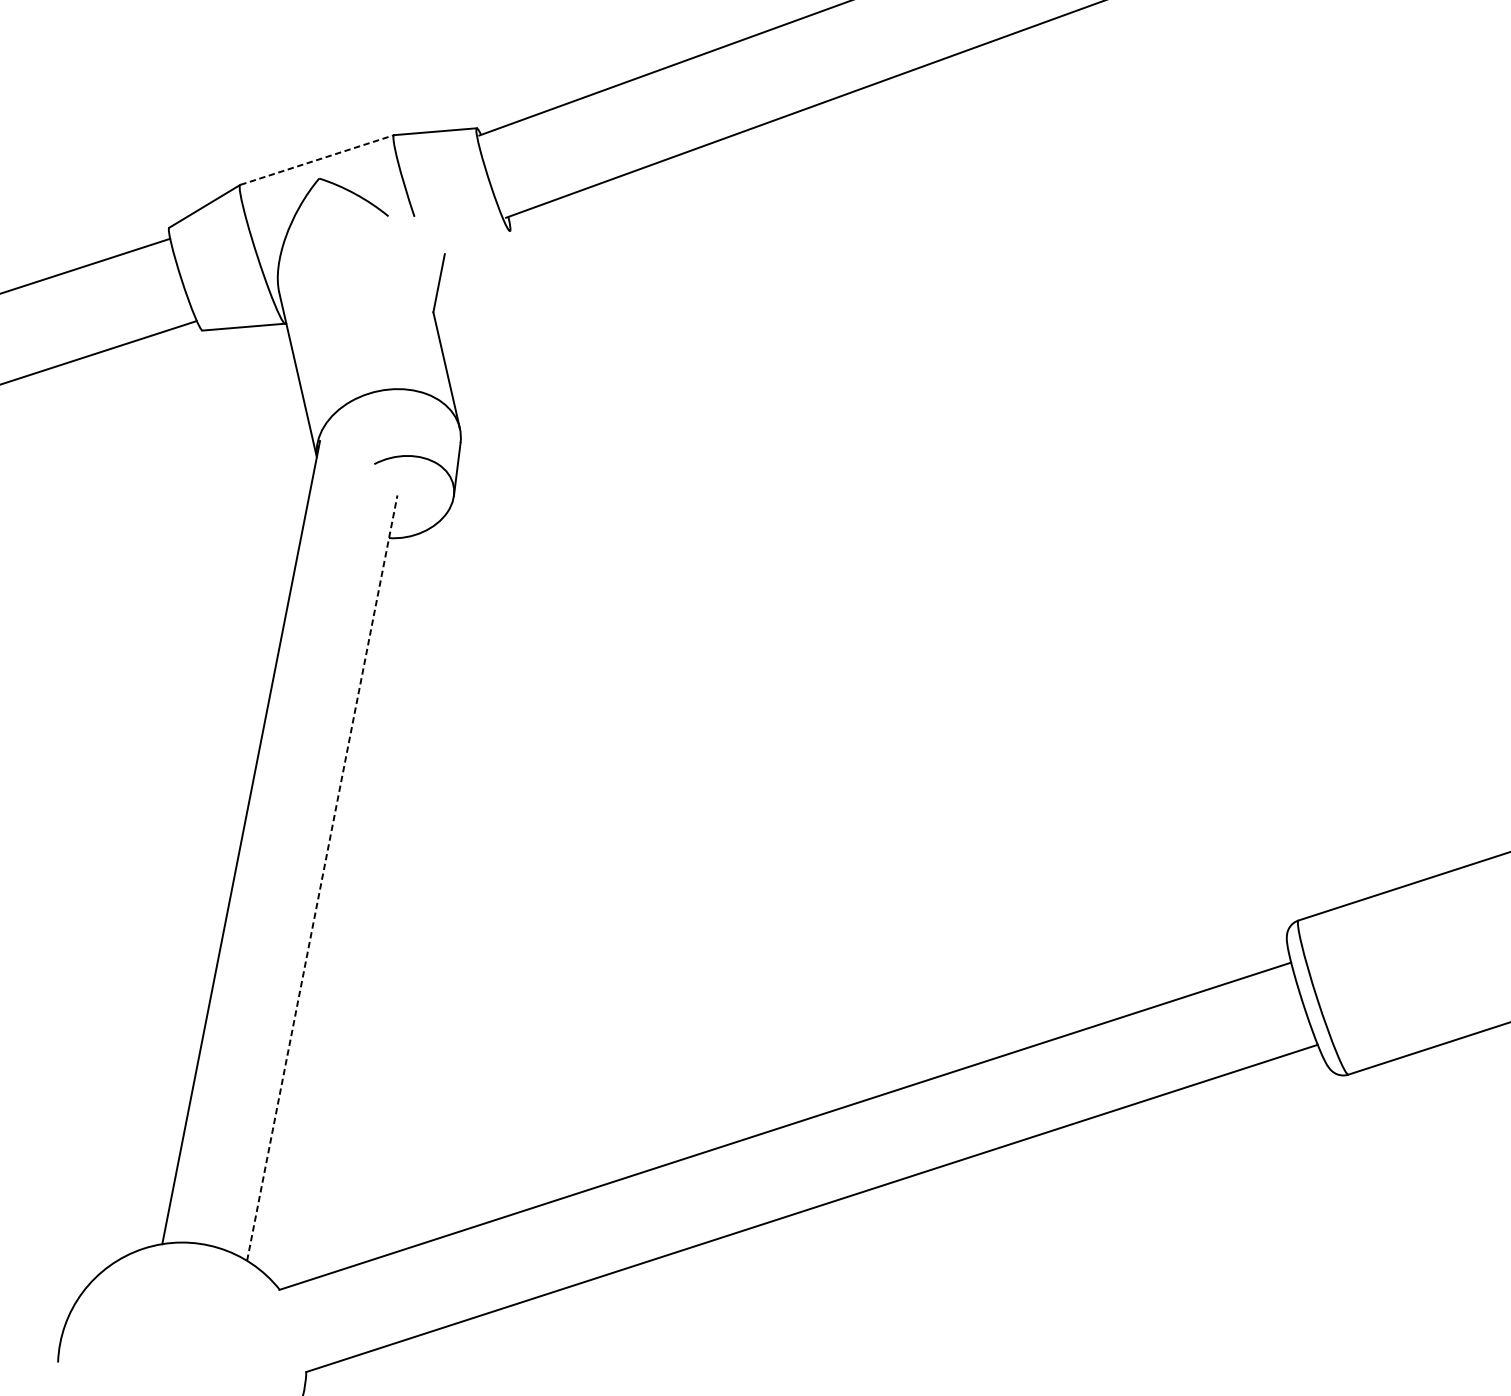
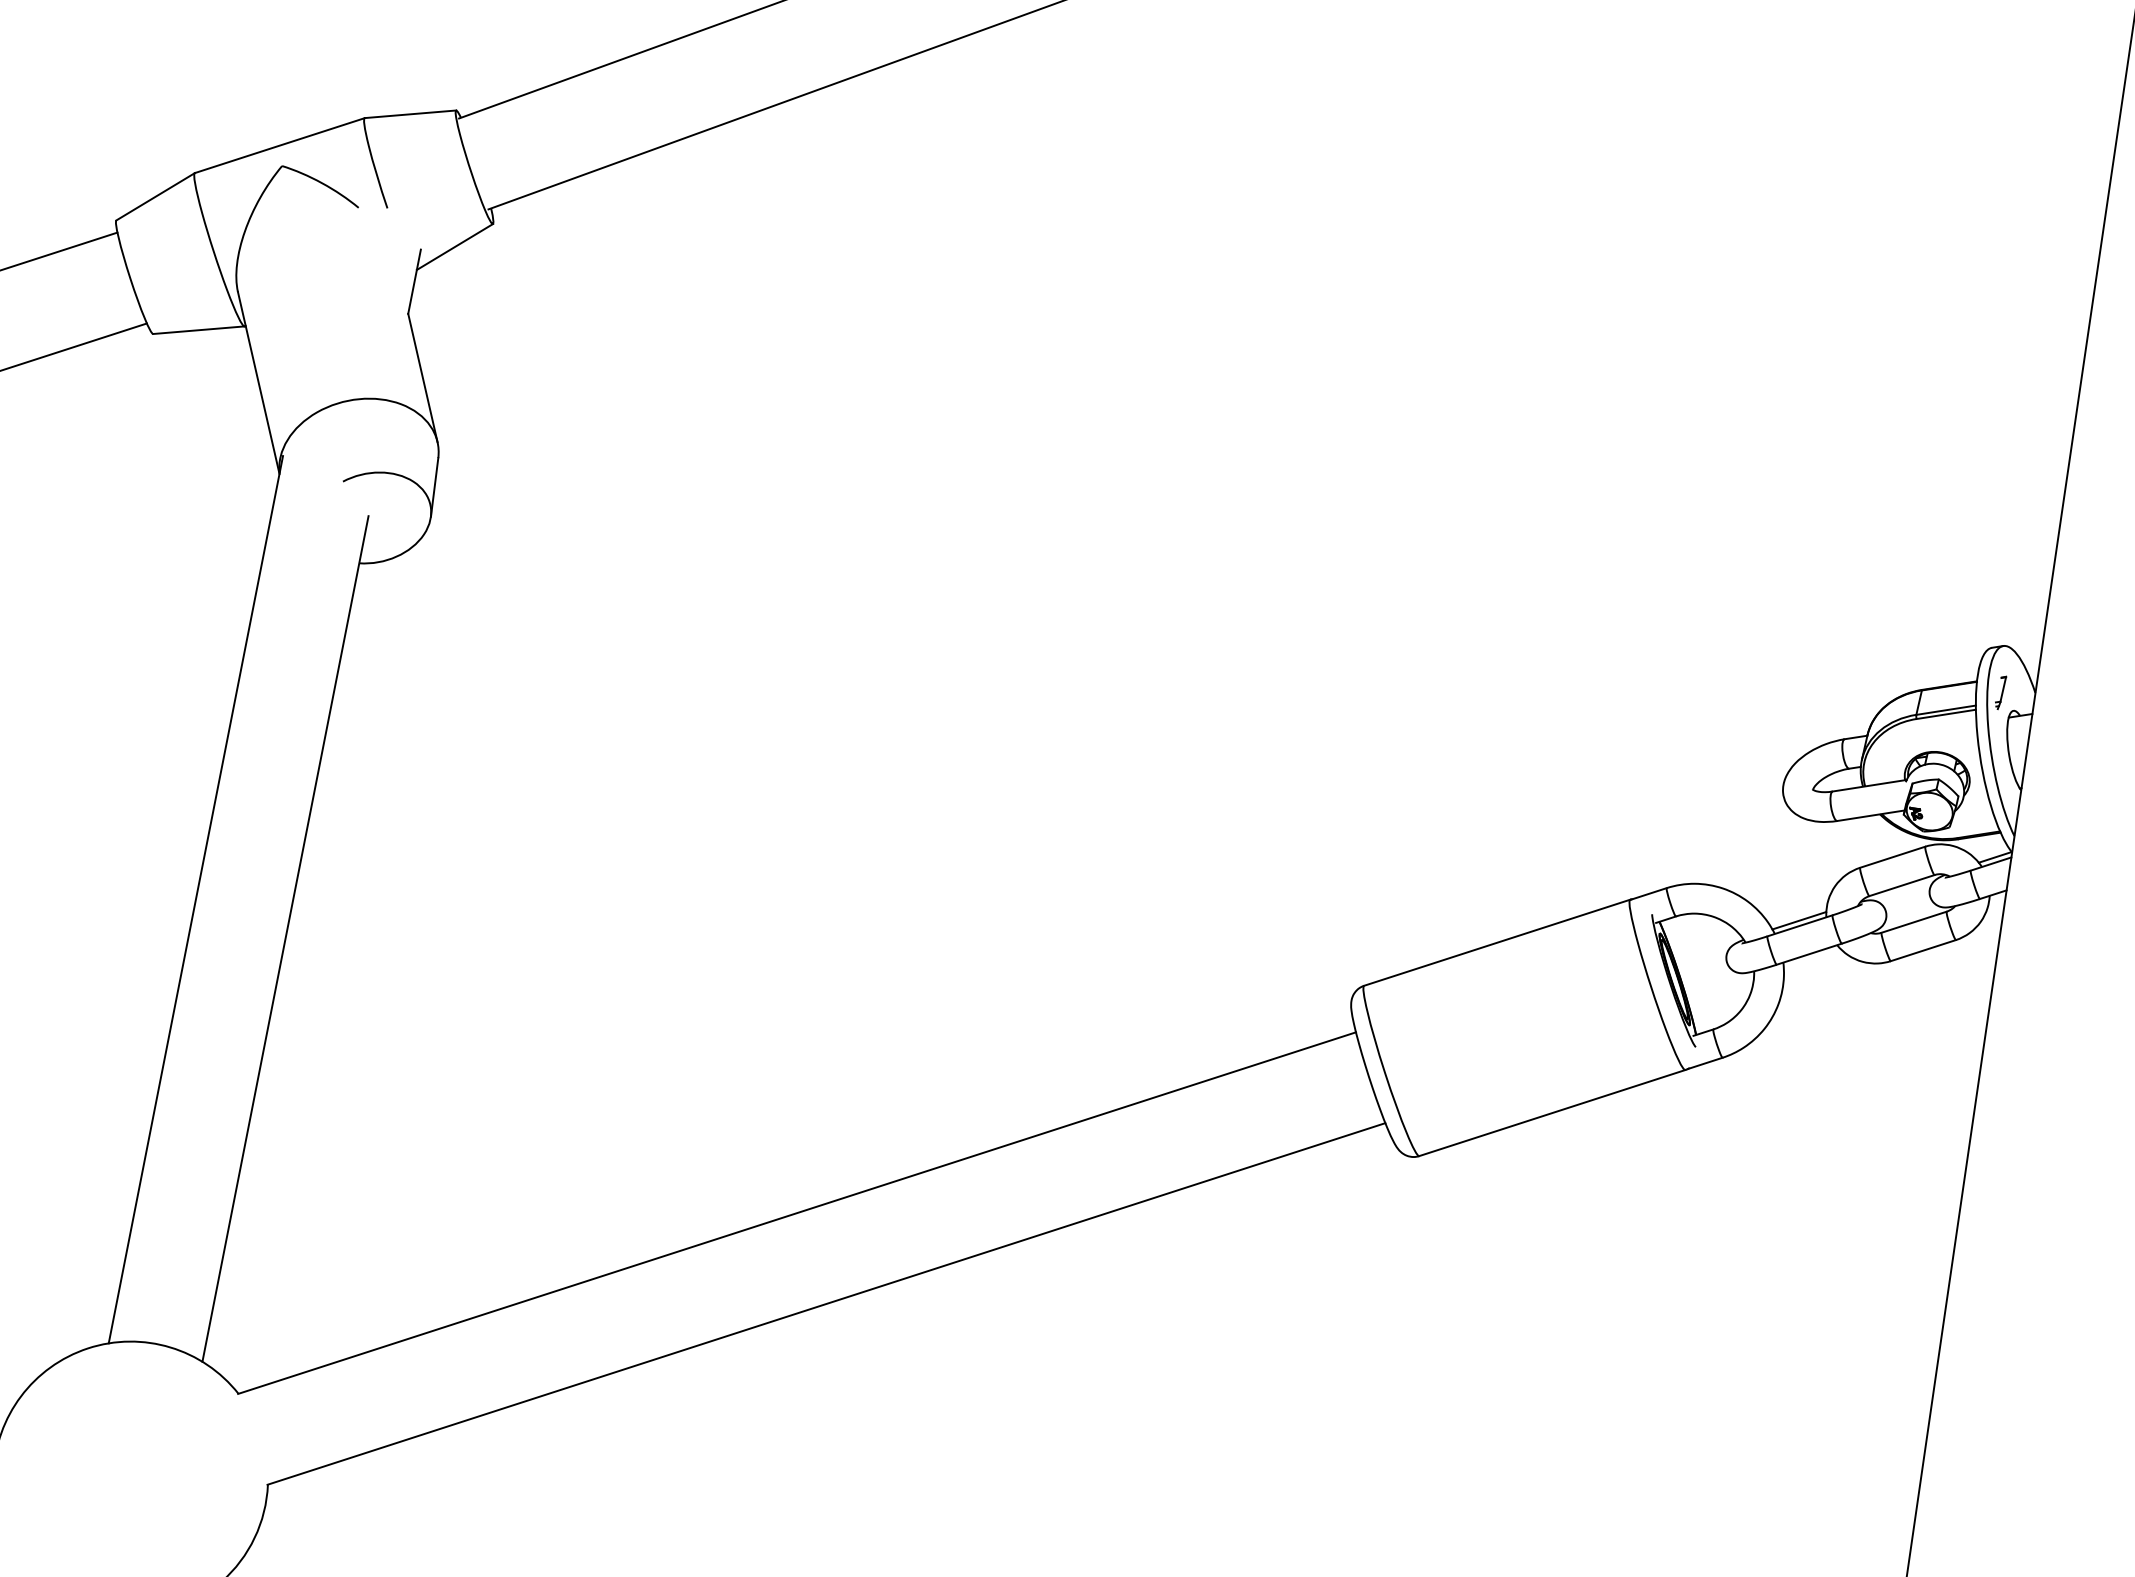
line: (317, 159) -> (280, 145), dashed -> solid
line: (475, 251) -> (454, 246), added
line: (322, 877) -> (285, 938), dashed -> solid

